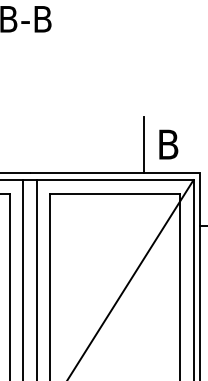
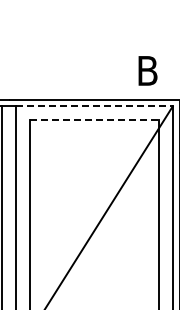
line: (143, 144) -> (122, 70), removed
line: (115, 180) -> (94, 106), solid -> dashed
line: (115, 193) -> (94, 119), solid -> dashed

